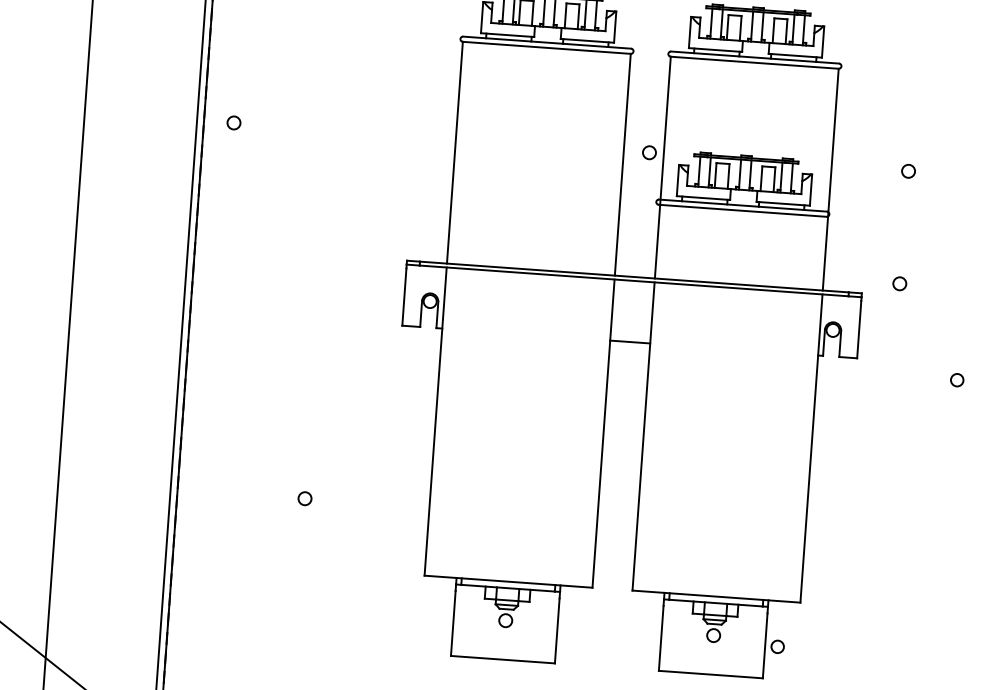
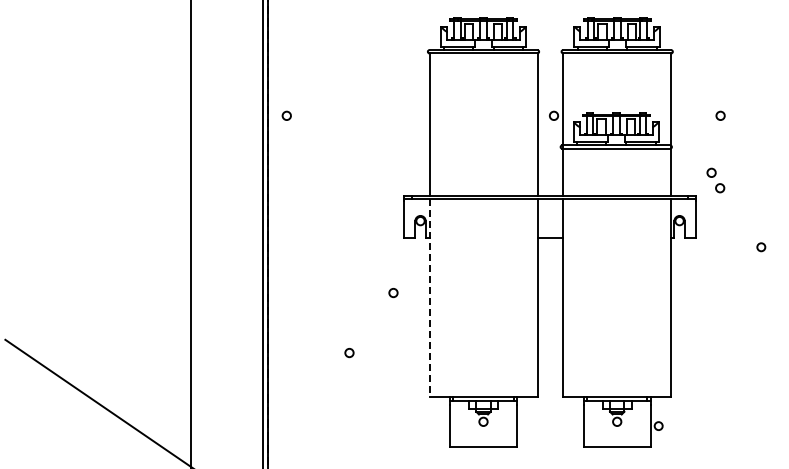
circle: (888, 258) -> (711, 172), added
circle: (380, 411) -> (393, 293), added
line: (435, 422) -> (429, 298), solid -> dashed

